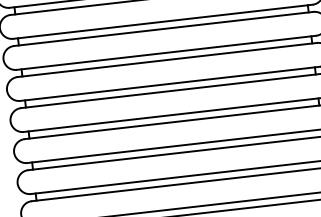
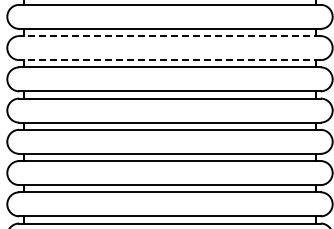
line: (163, 29) -> (169, 36), solid -> dashed
line: (166, 53) -> (169, 60), solid -> dashed

